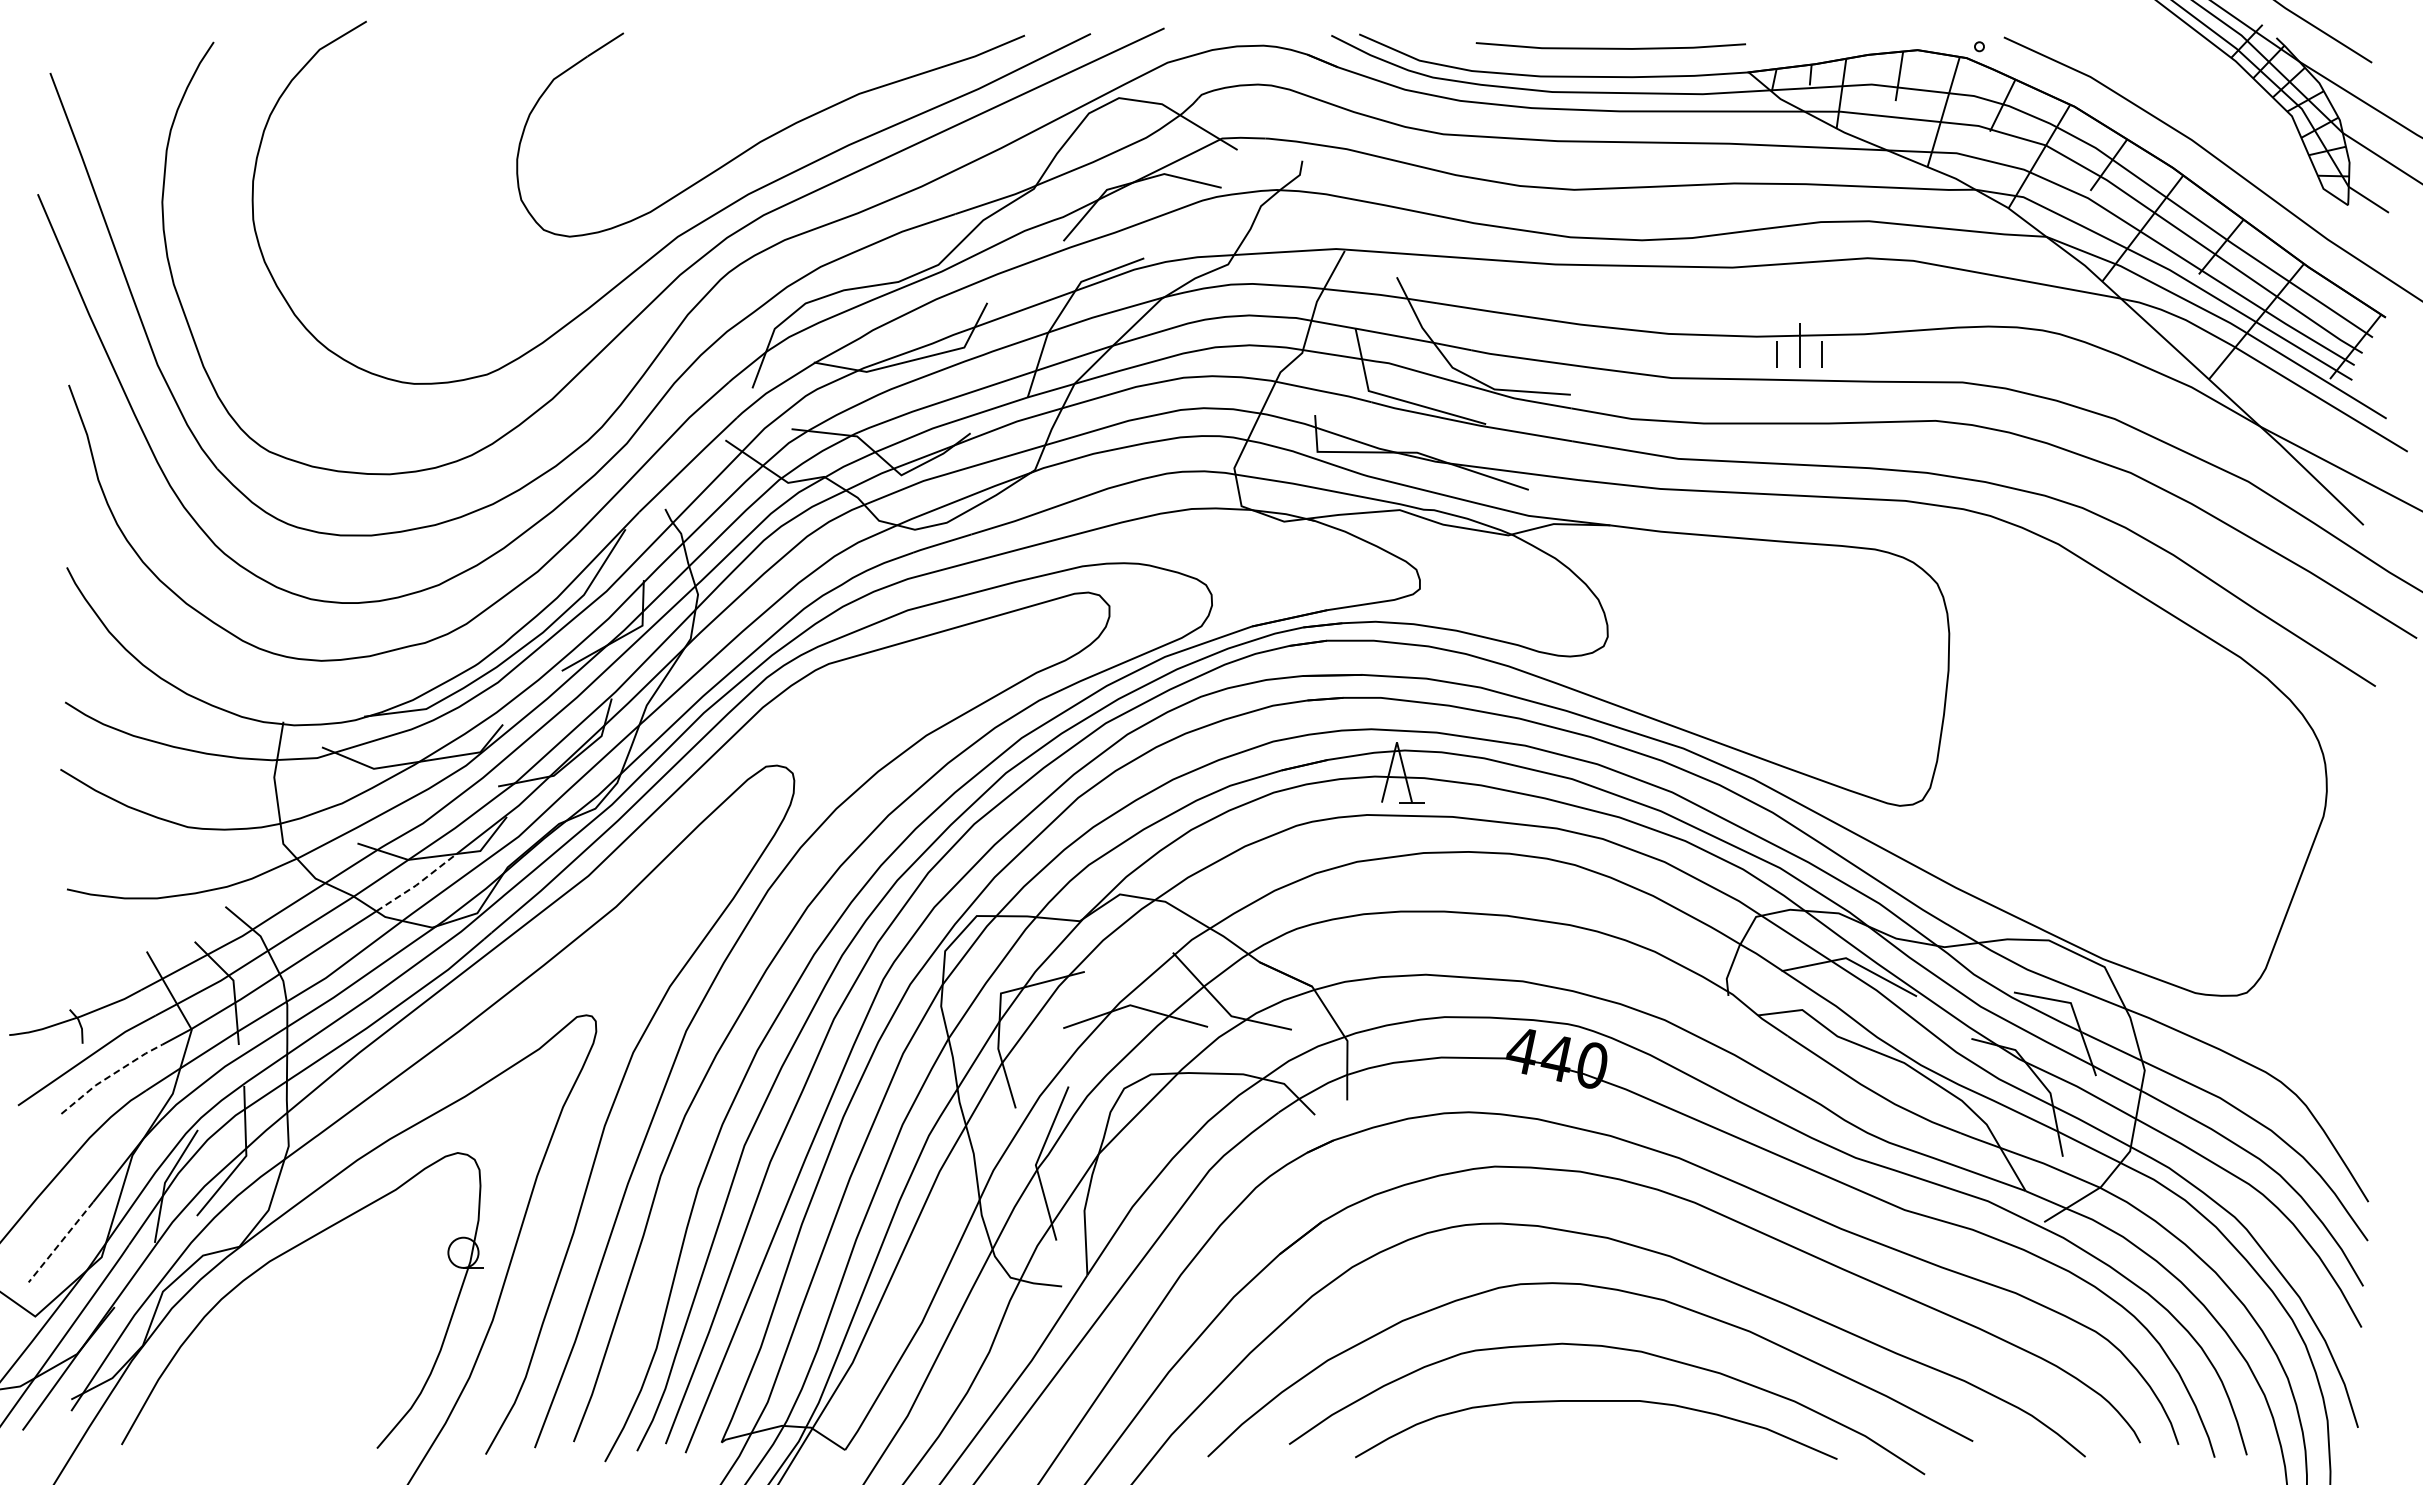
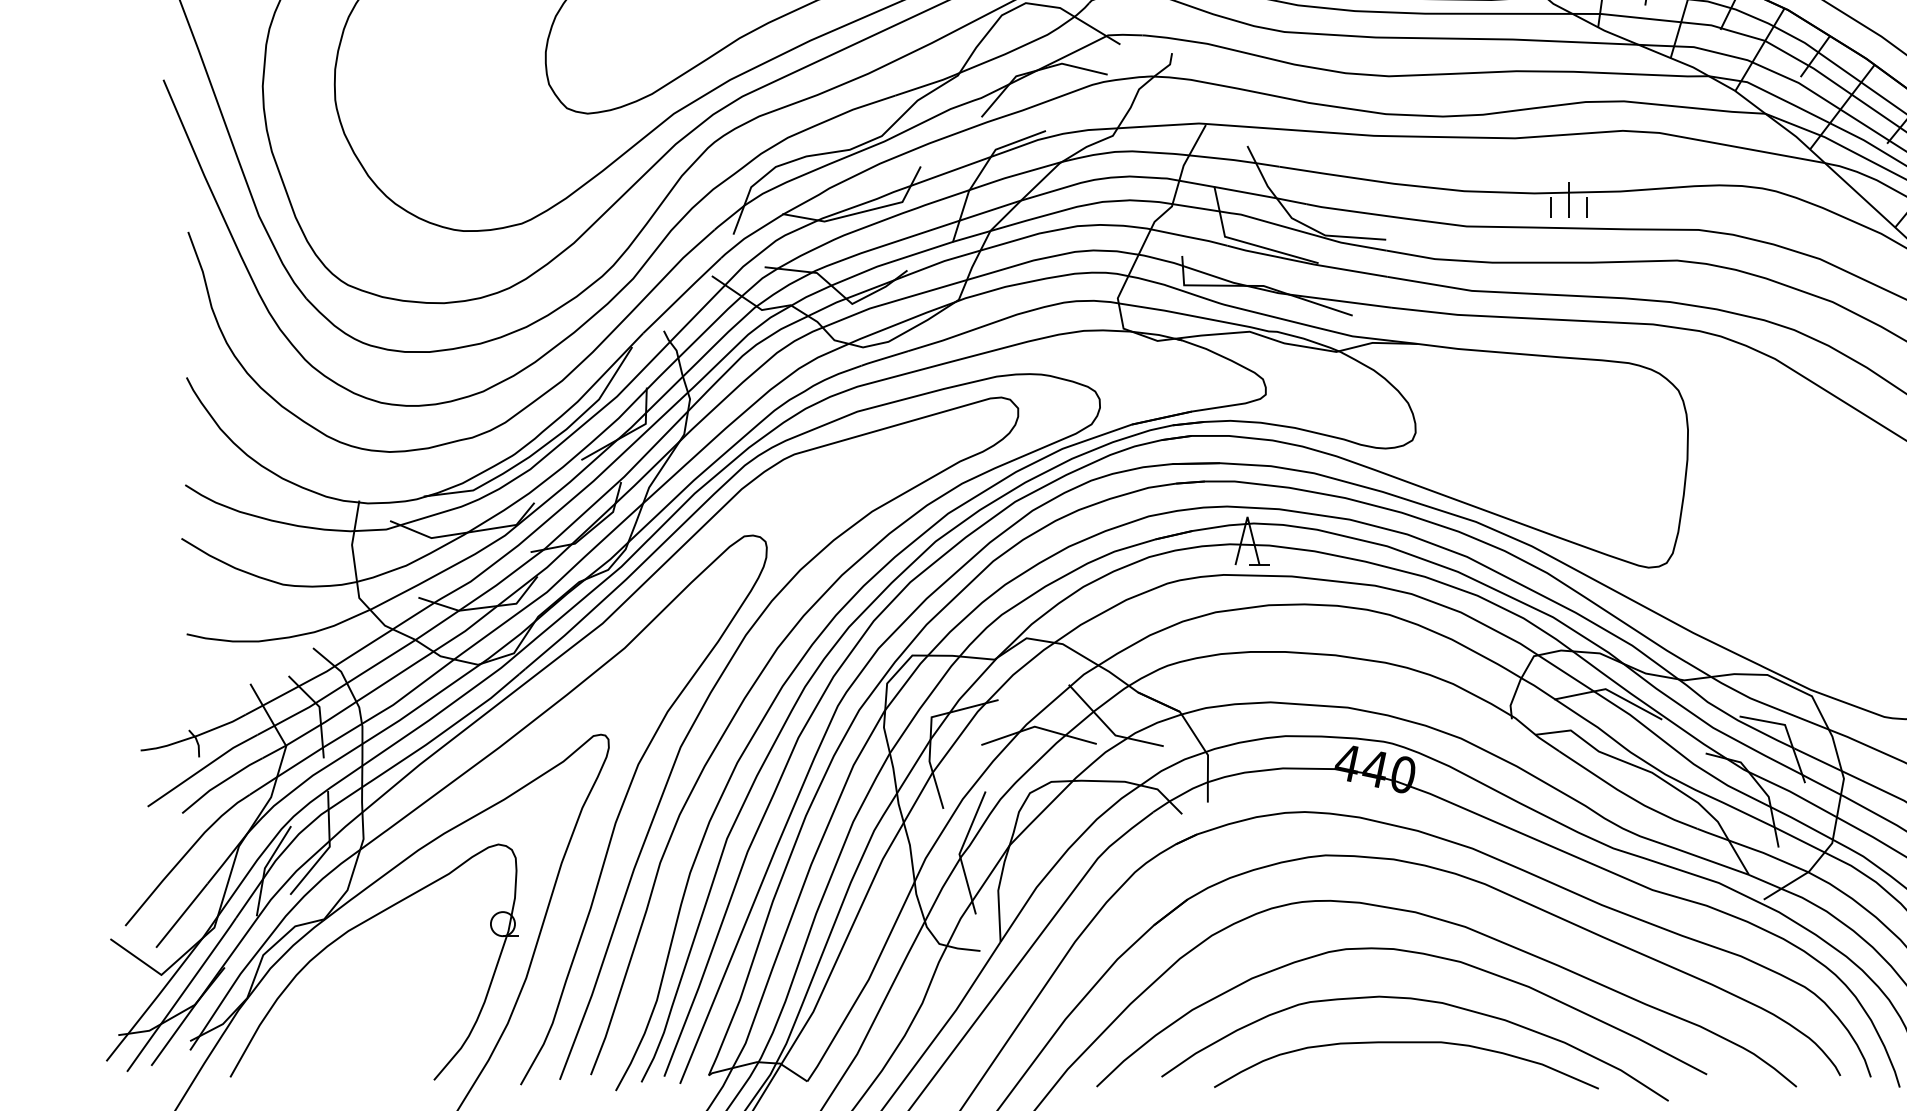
line: (417, 884) -> (466, 630), dashed -> solid
line: (109, 1076) -> (220, 783), dashed -> solid
line: (60, 1242) -> (181, 915), dashed -> solid

